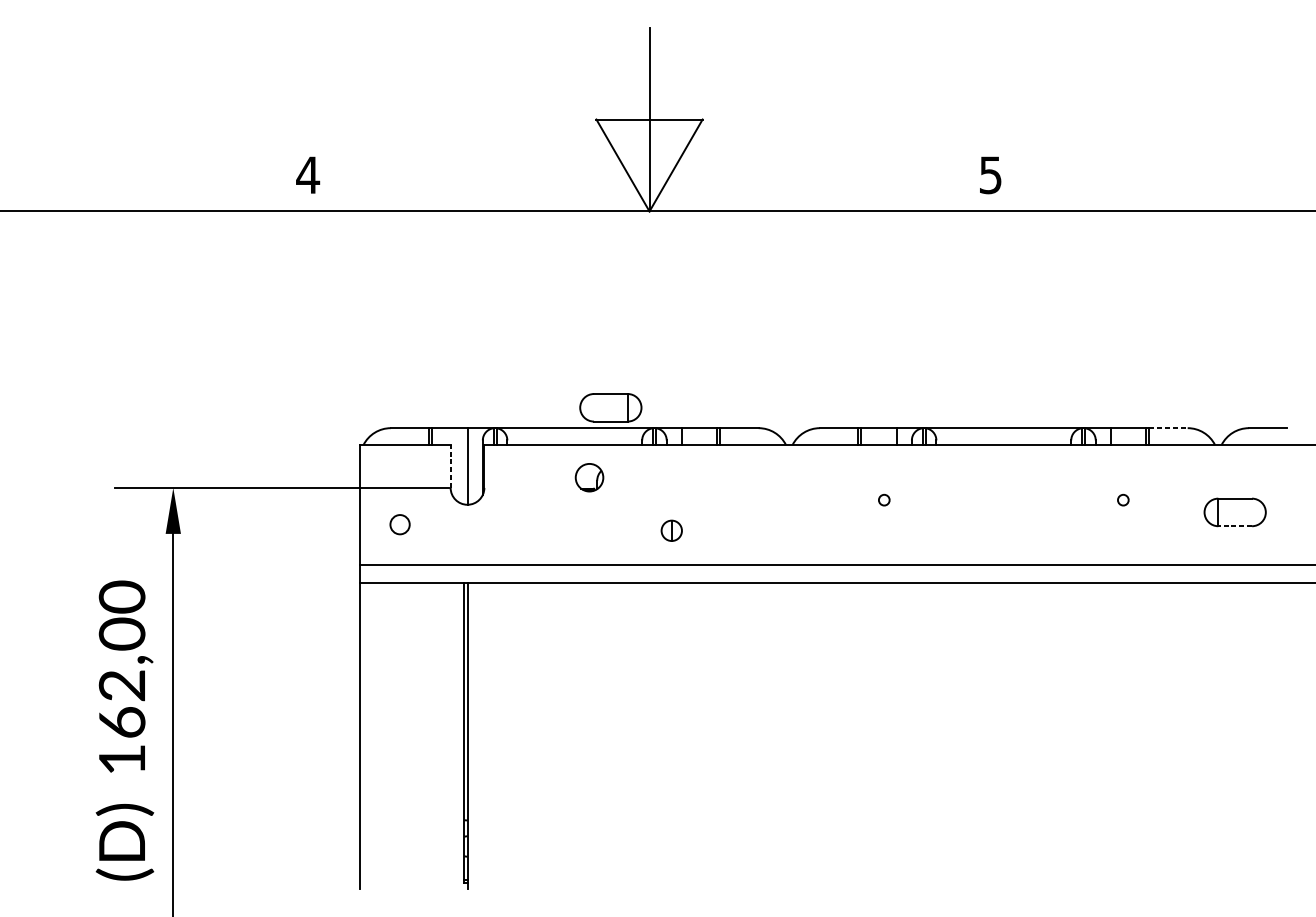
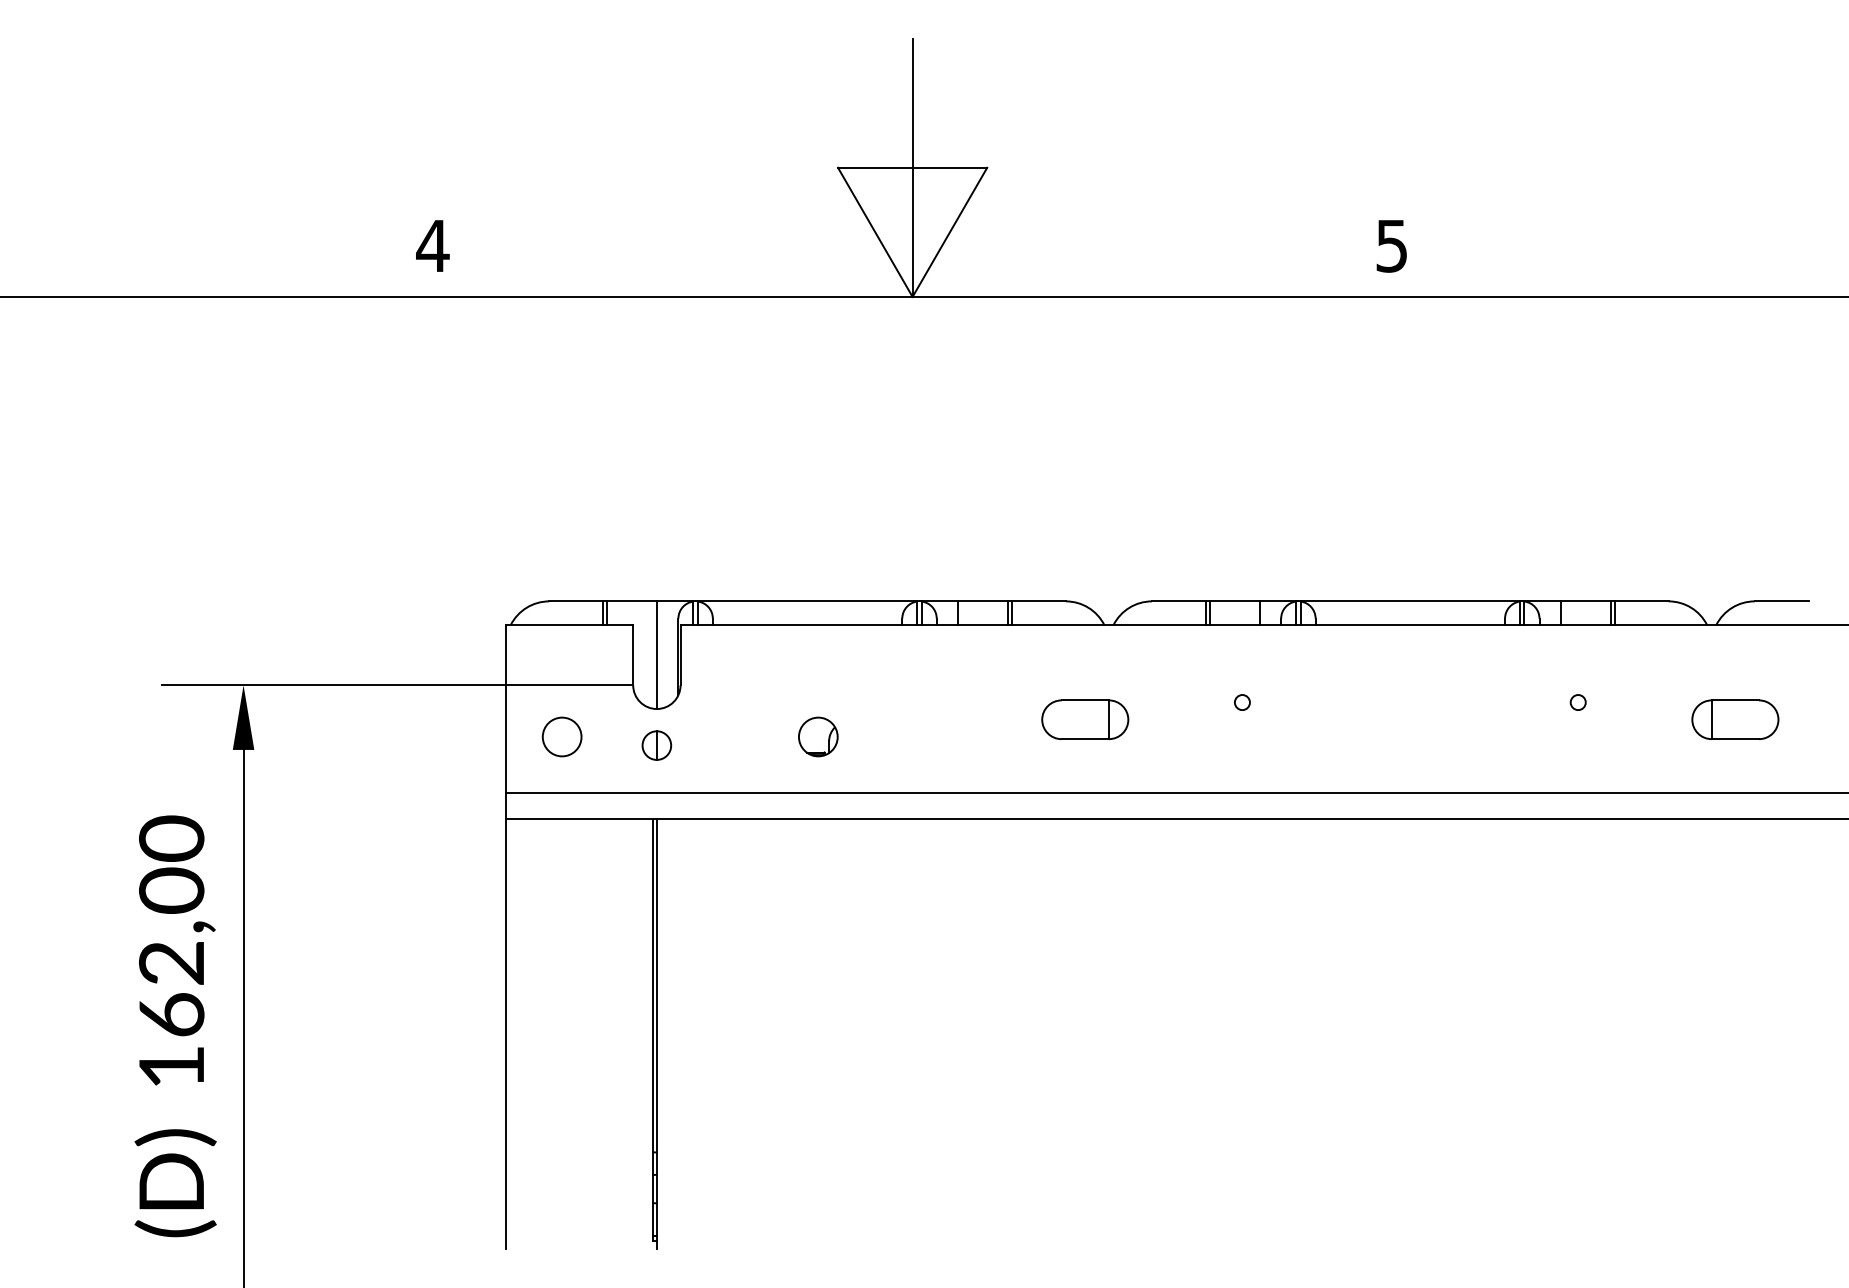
part: (611, 407) -> (1085, 719), moved
line: (1168, 428) -> (1641, 601), dashed -> solid
line: (450, 465) -> (633, 654), dashed -> solid
part: (589, 477) -> (818, 736), moved
circle: (399, 524) -> (561, 736), size x1.43
line: (1235, 526) -> (1735, 739), dashed -> solid
part: (671, 530) -> (656, 745), moved

